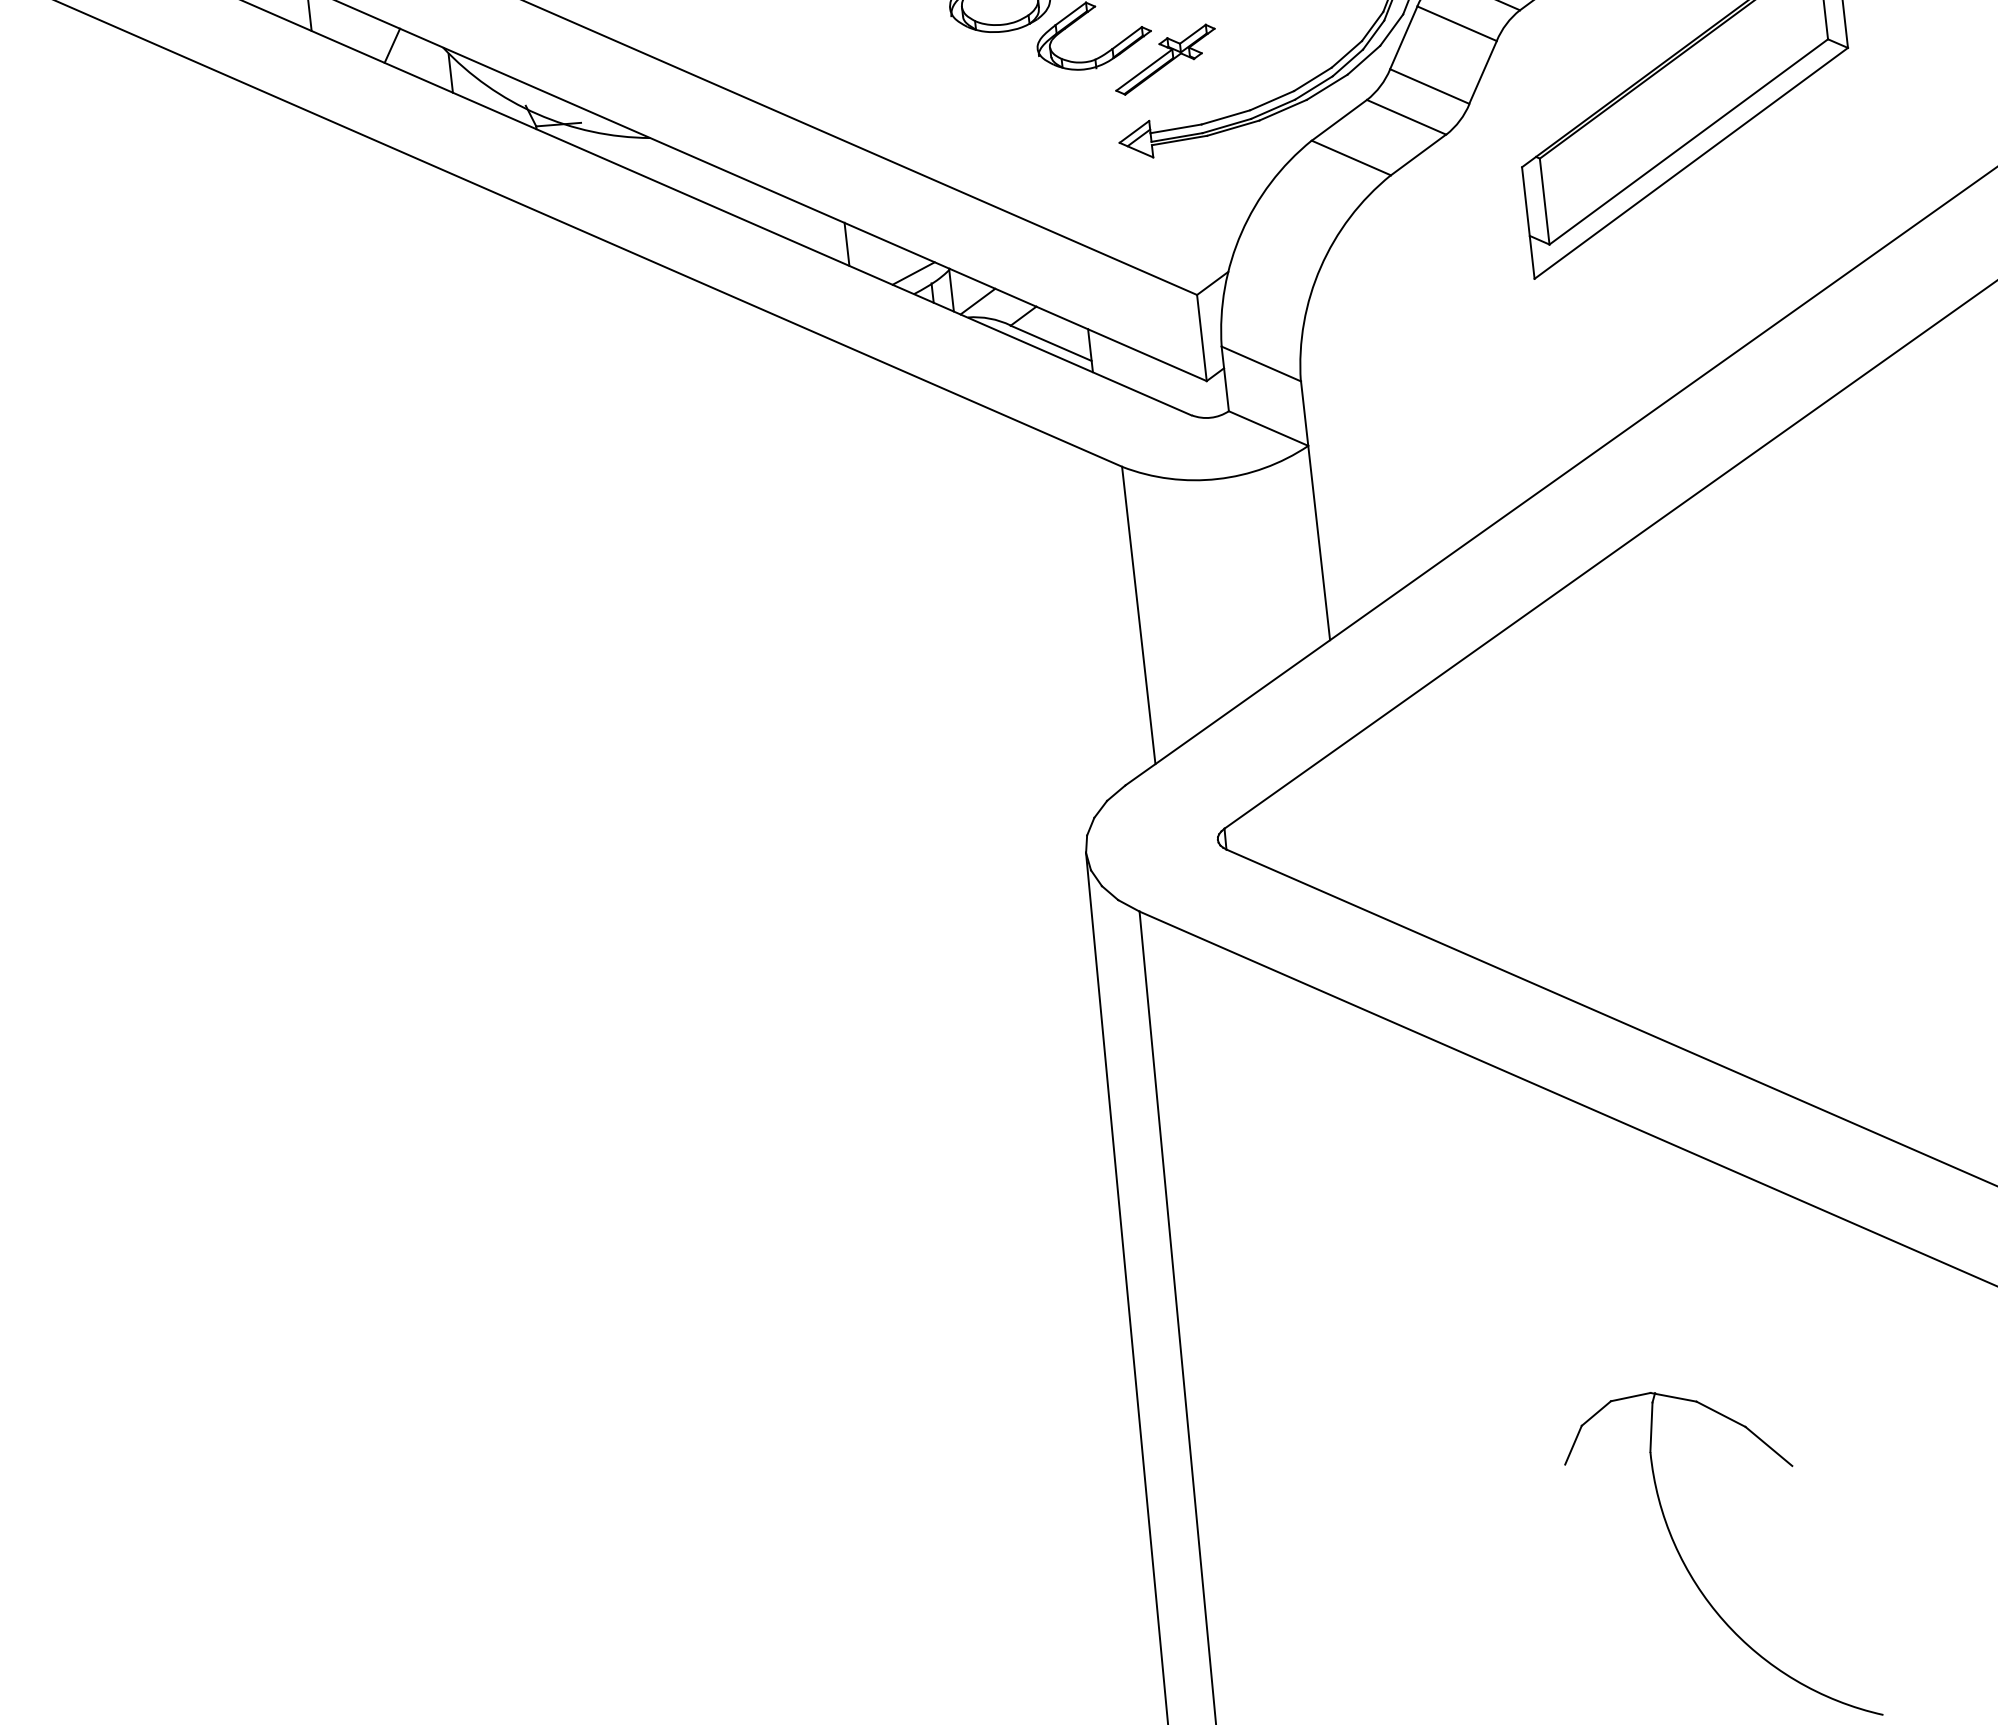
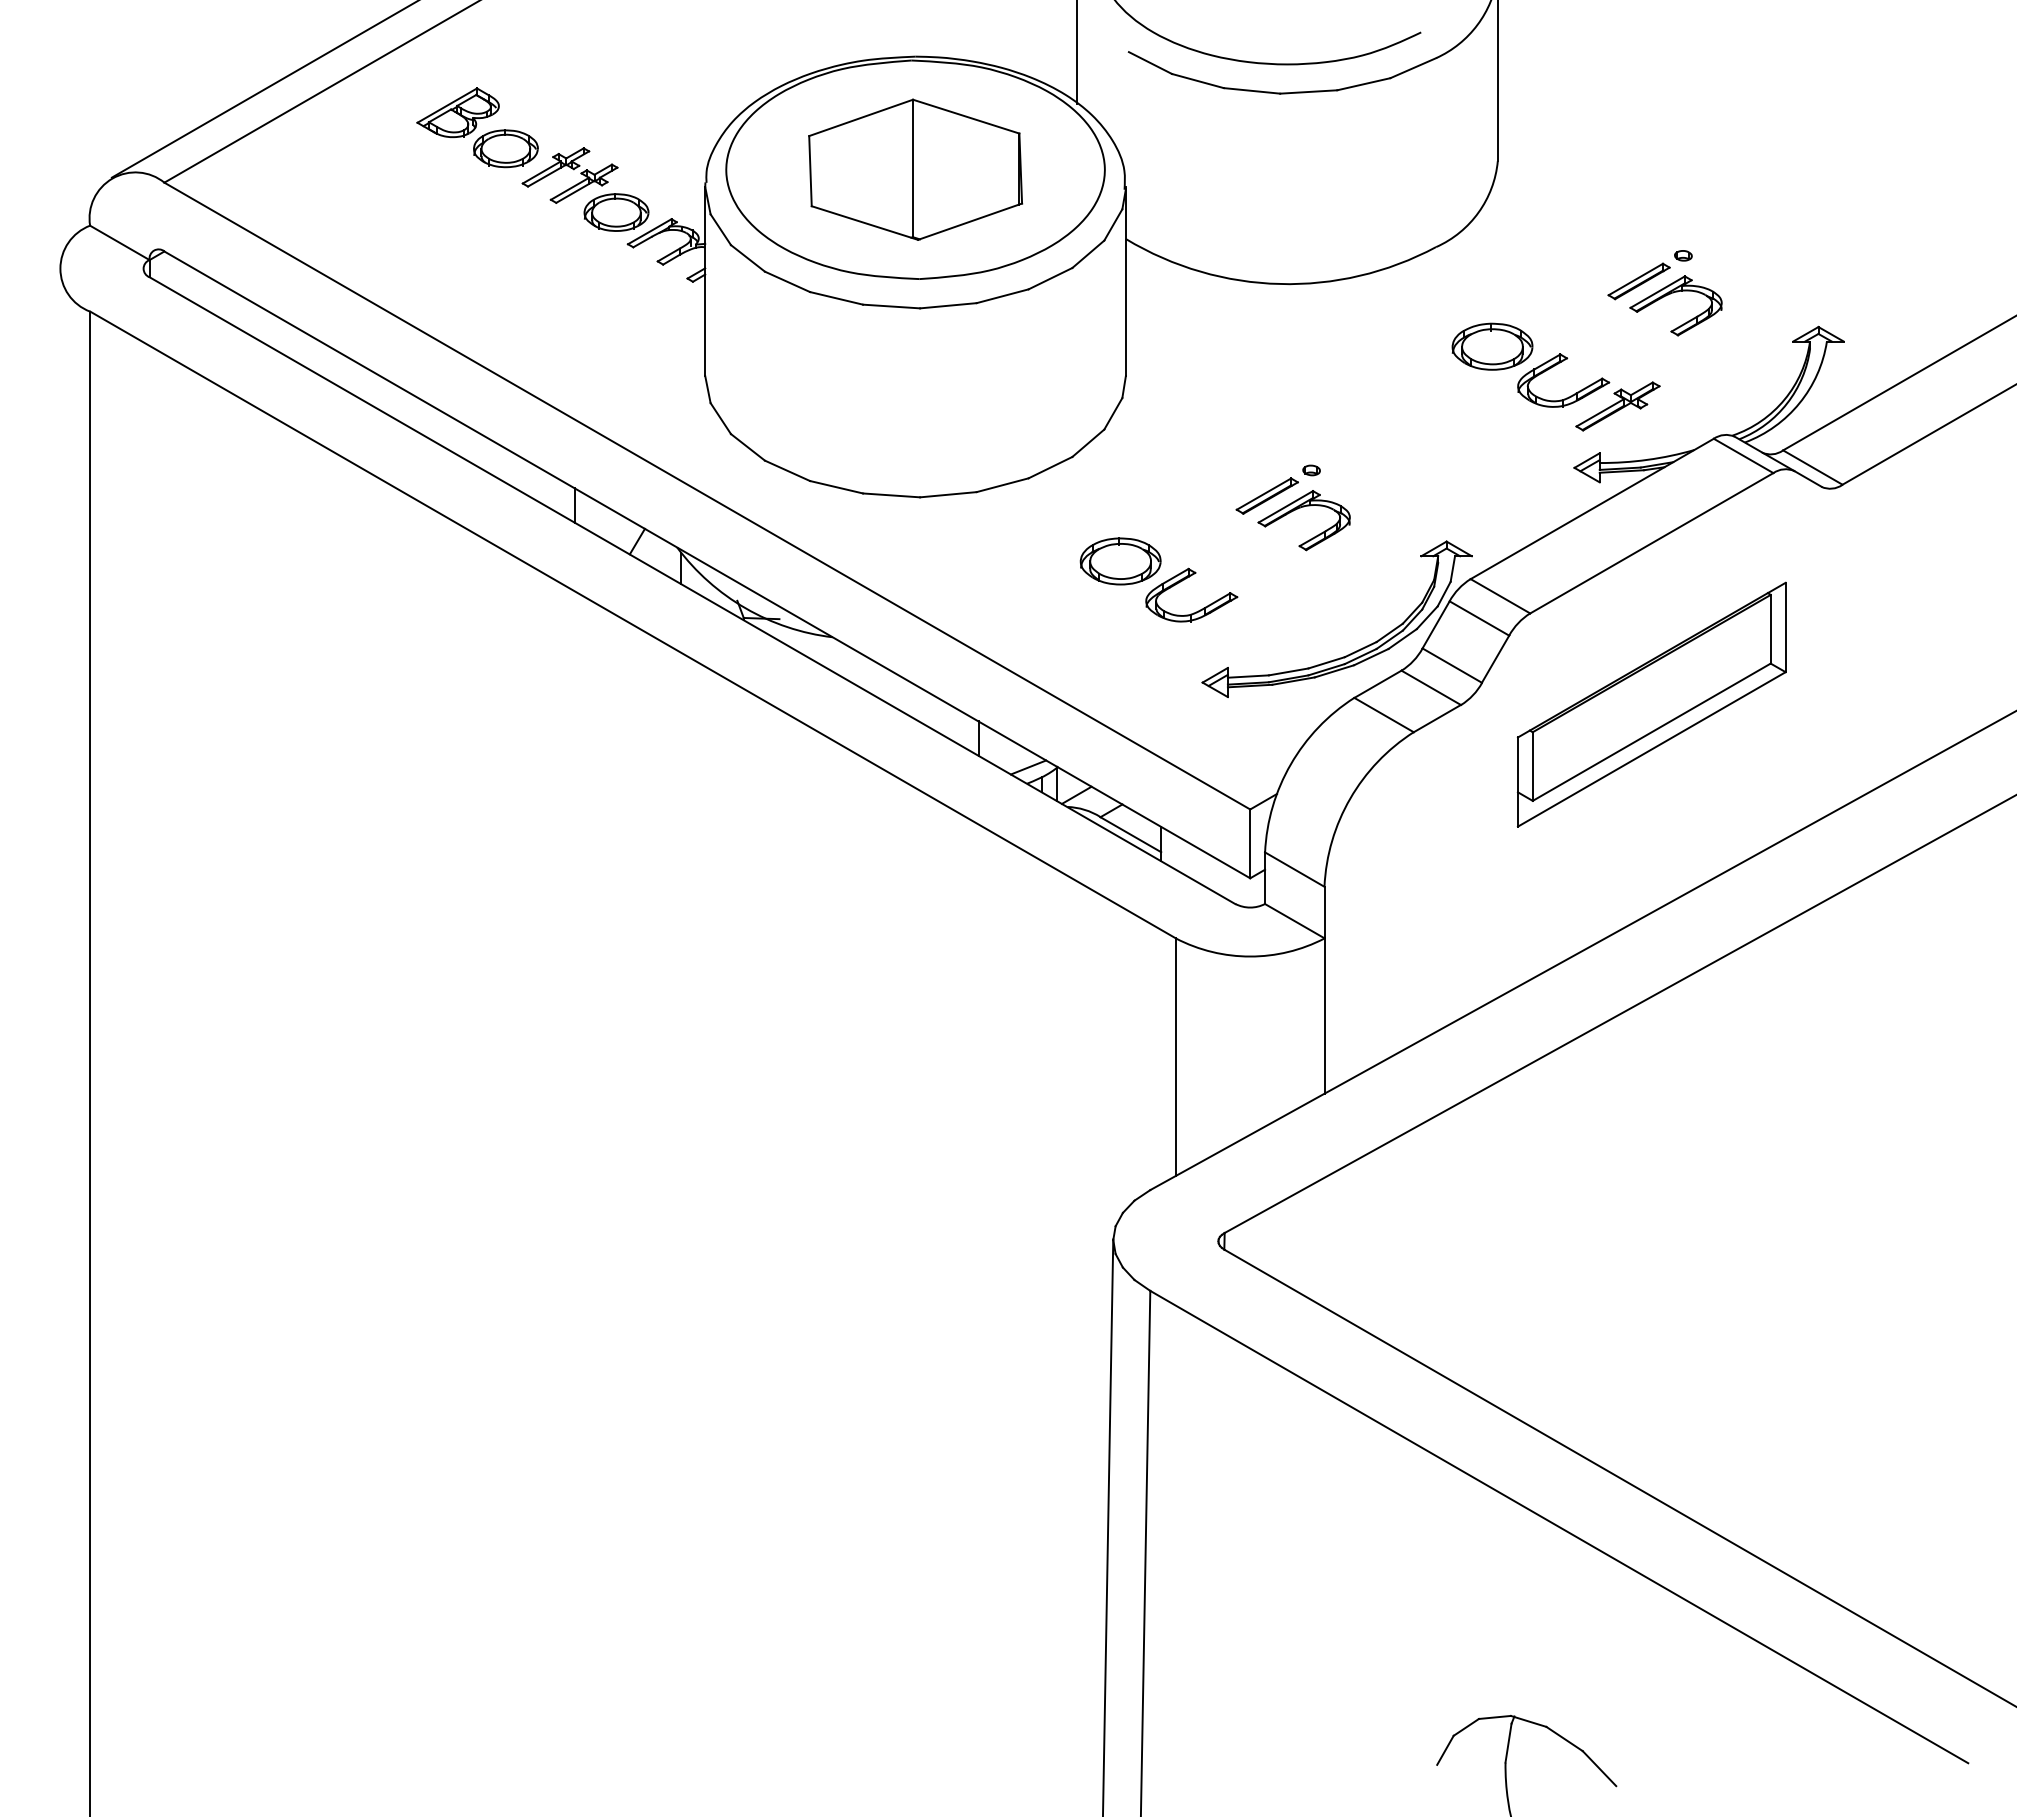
part: (1164, 60) -> (1245, 621), removed

